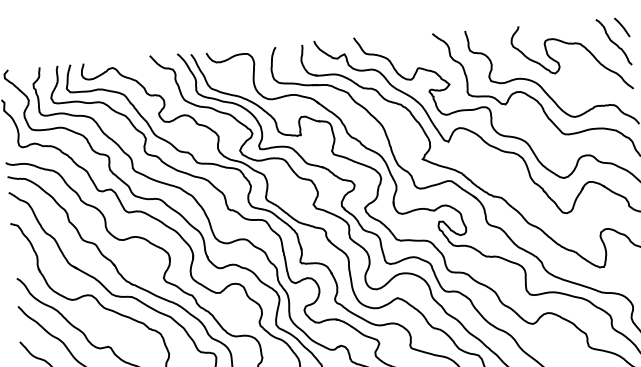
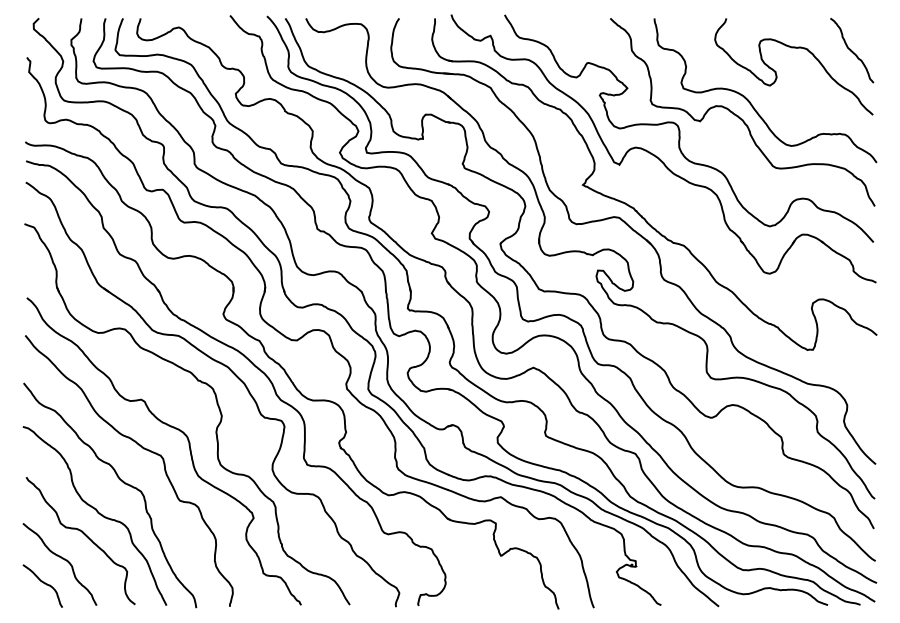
curve: (621, 27) -> (864, 31), removed

